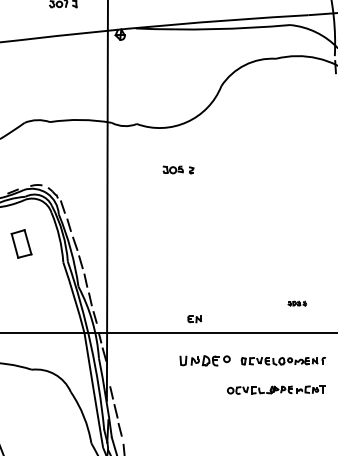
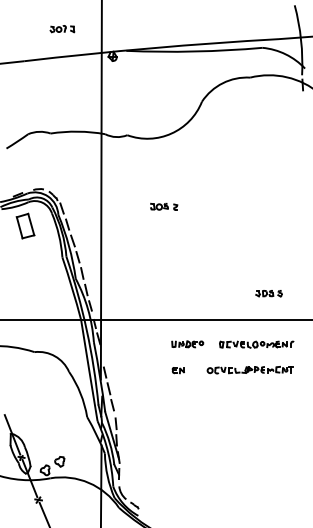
part: (178, 169) -> (164, 206), moved
part: (21, 243) -> (25, 225), moved
part: (296, 303) -> (268, 293), size x1.67
part: (193, 319) -> (177, 370), moved
part: (205, 361) -> (187, 344), size x0.71

